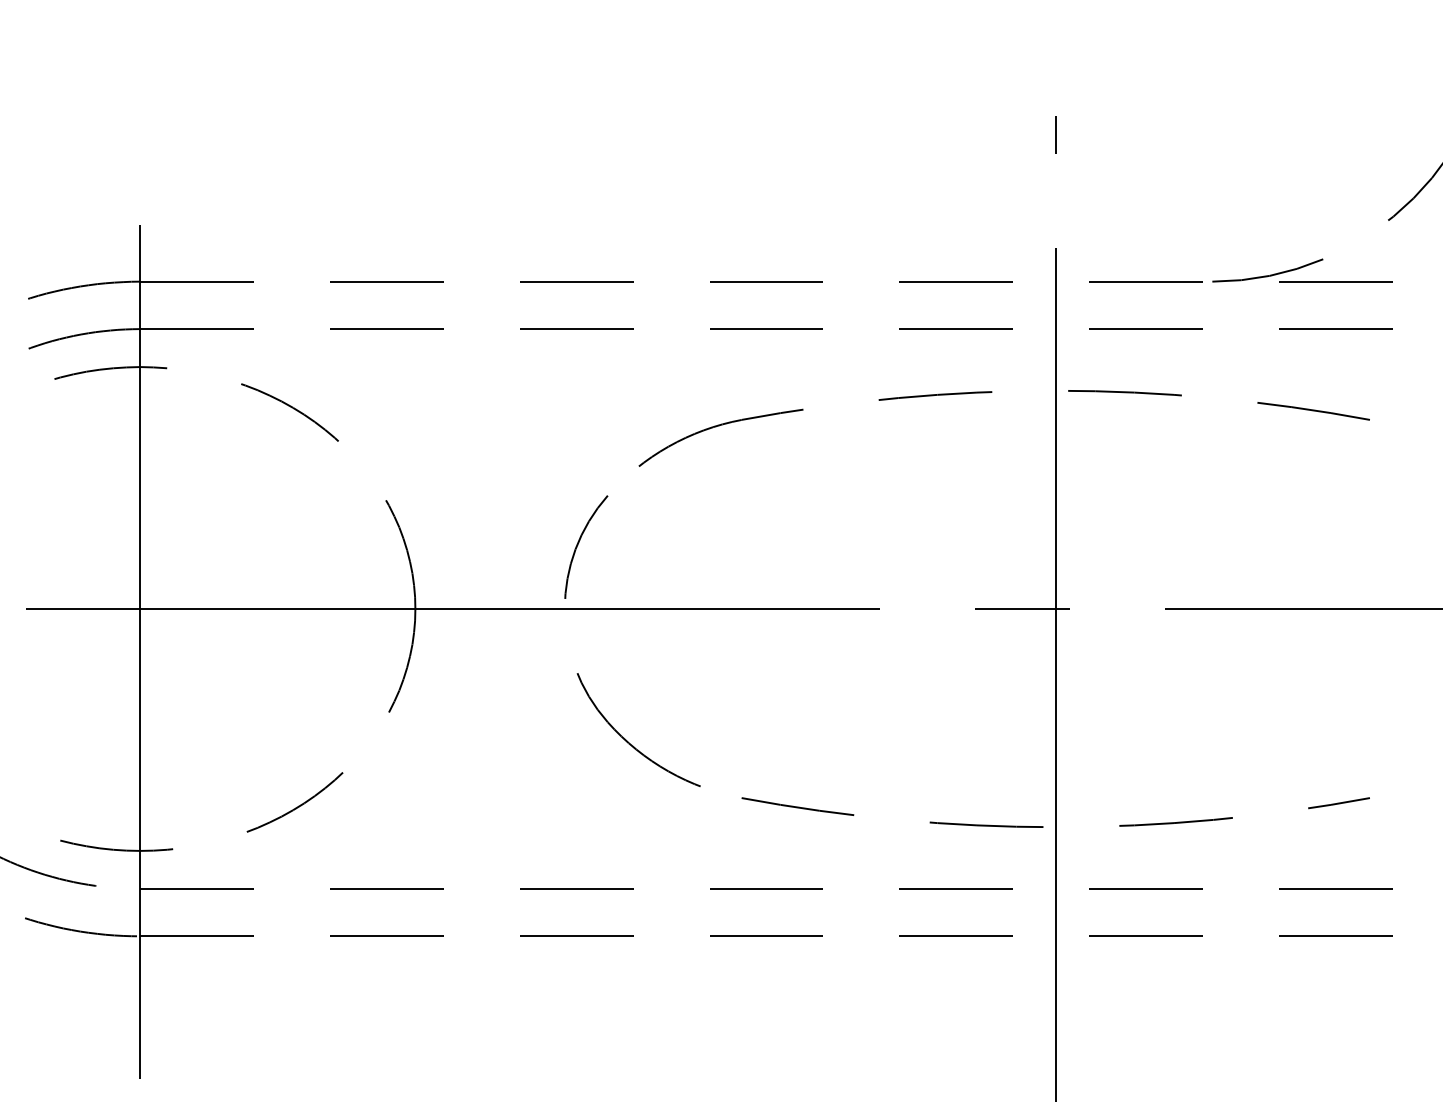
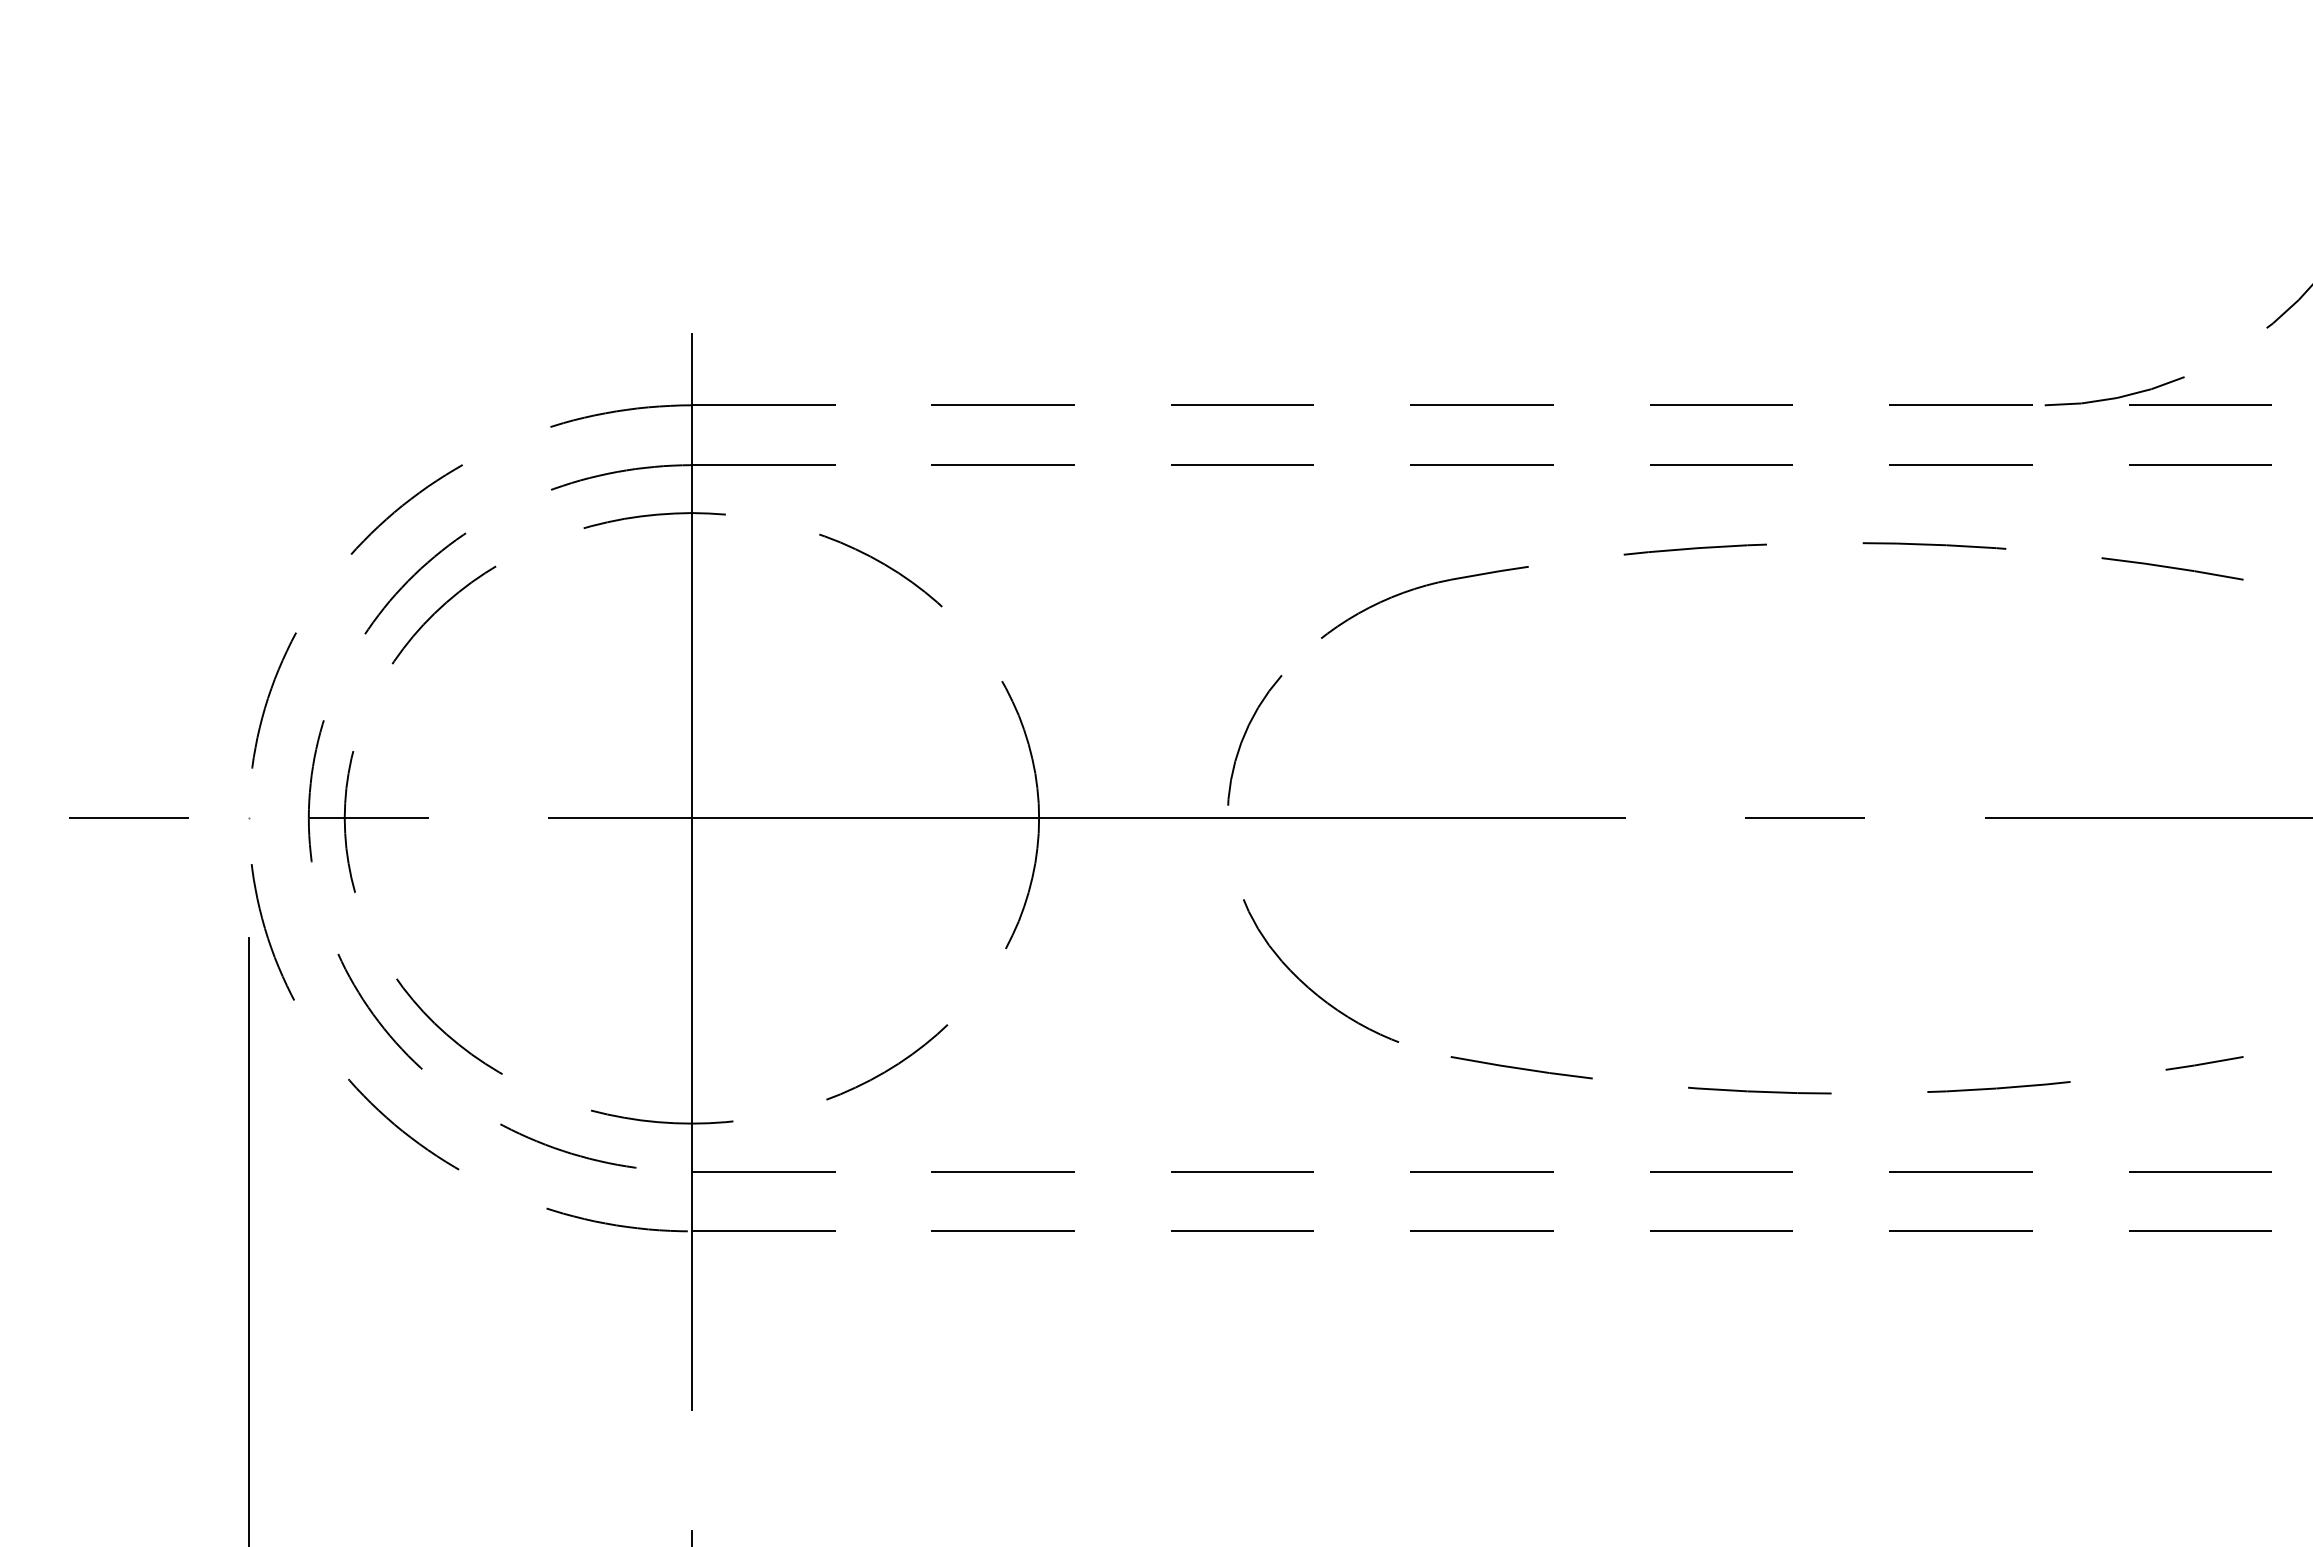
line: (1056, 608) -> (1847, 817), removed

